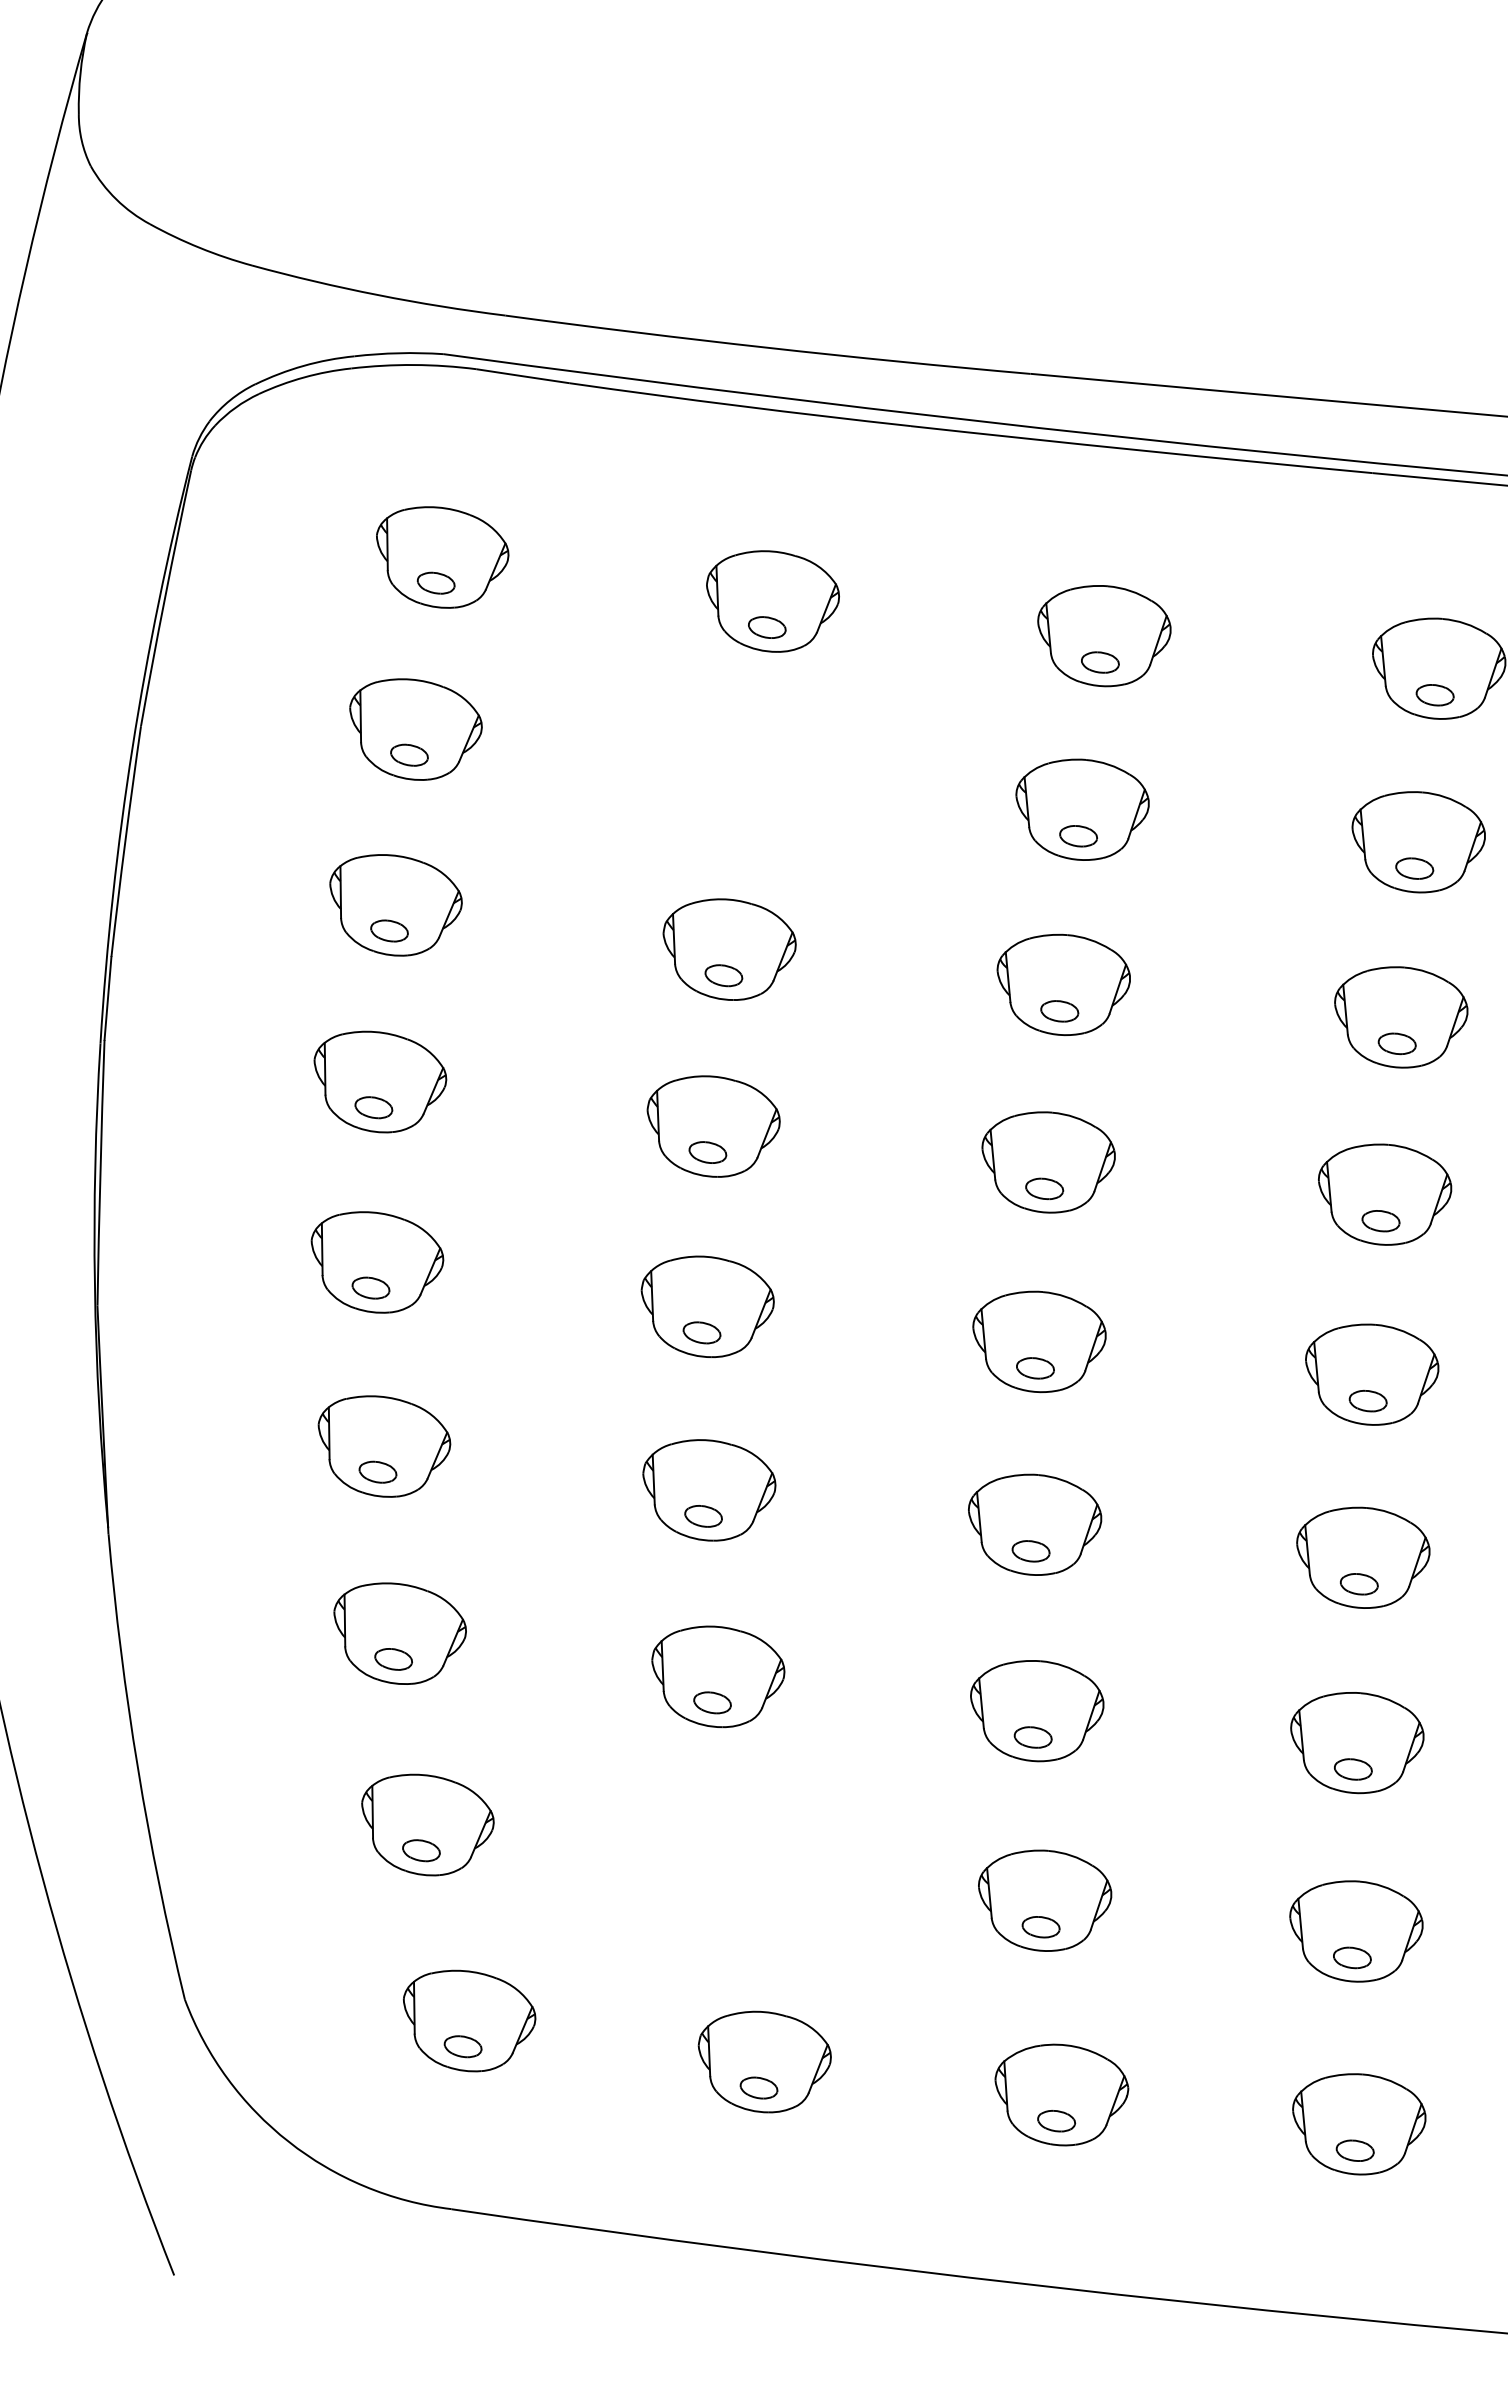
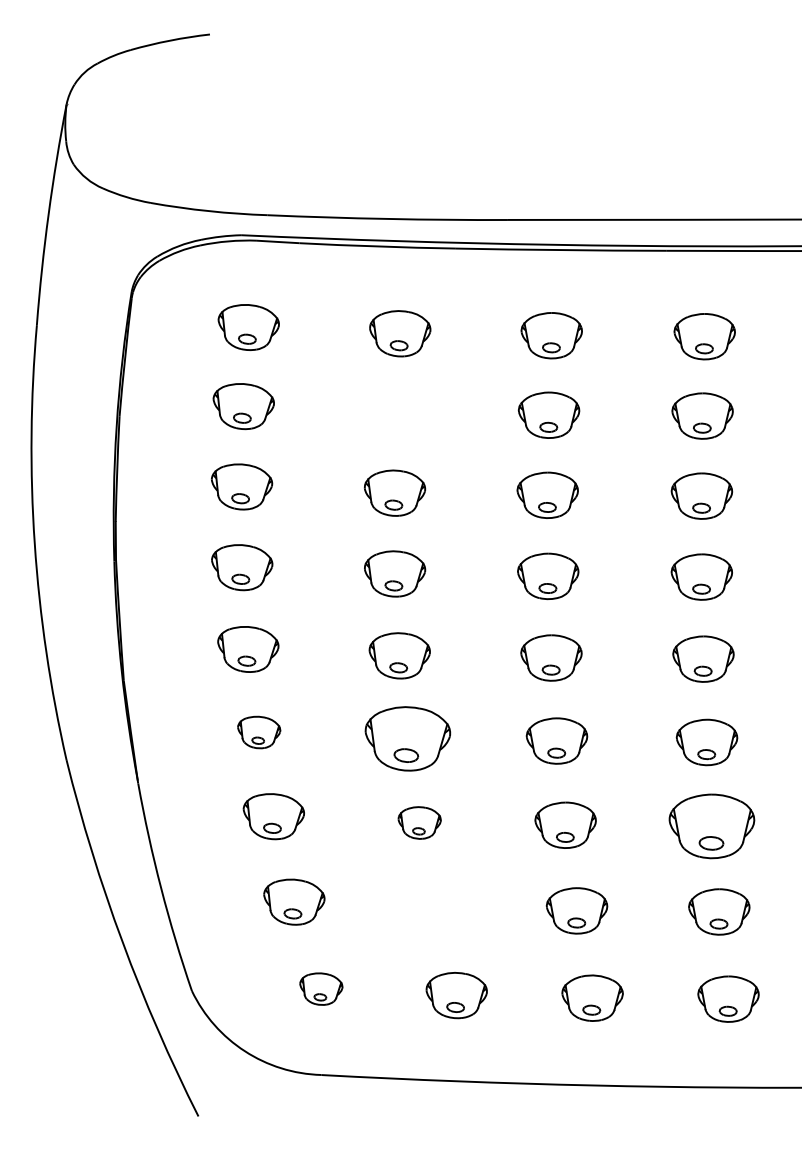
part: (384, 1446) -> (259, 732), size x0.7
part: (709, 1489) -> (408, 738), size x1.4
part: (716, 1675) -> (419, 822), size x0.7
part: (1355, 1742) -> (711, 826), size x1.4
part: (469, 2019) -> (321, 988), size x0.7

